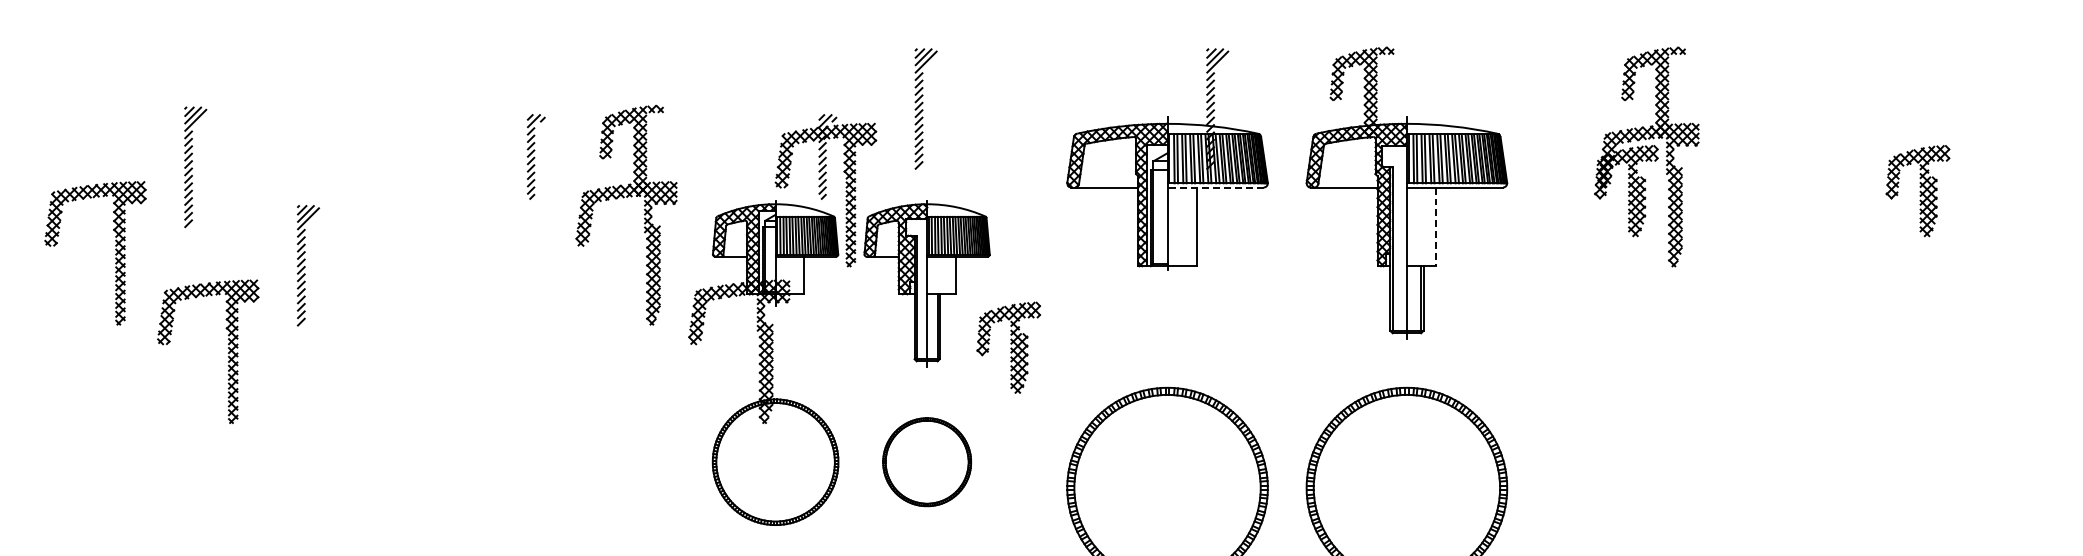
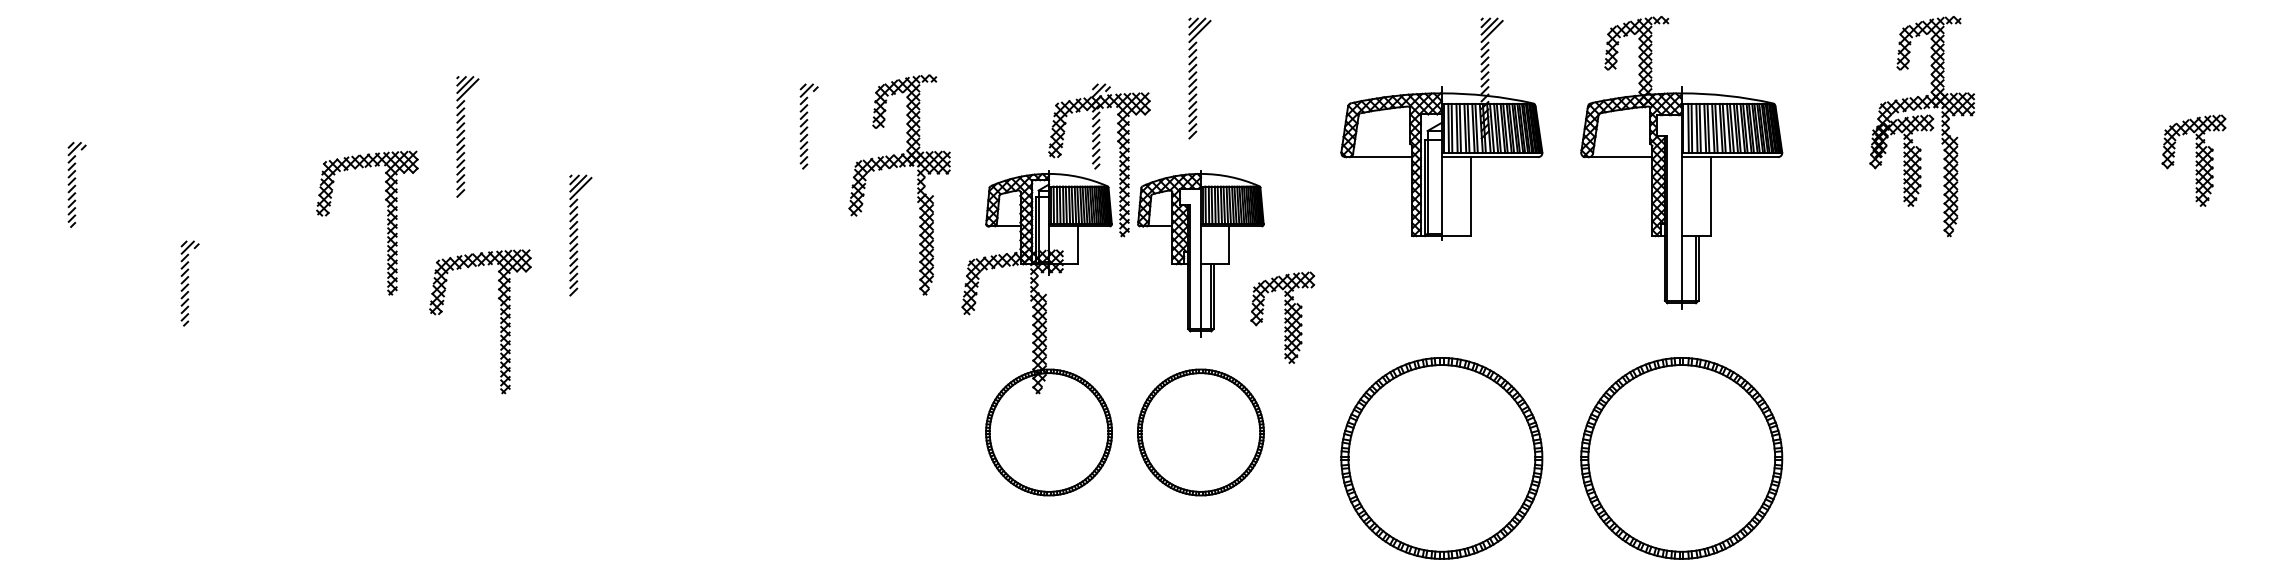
line: (1215, 187) -> (1489, 157), dashed -> solid
line: (1436, 227) -> (1711, 197), dashed -> solid
part: (926, 462) -> (1200, 432), size x1.43

